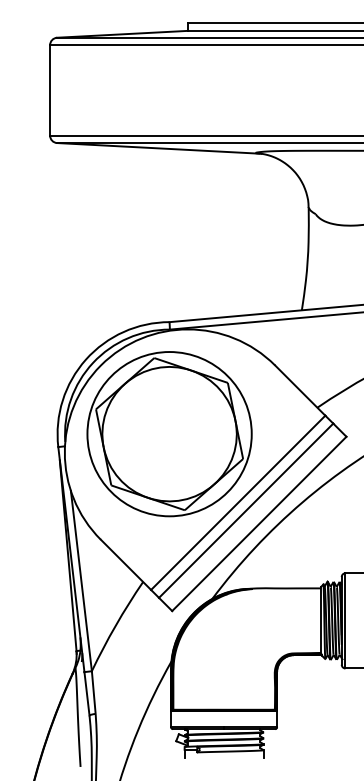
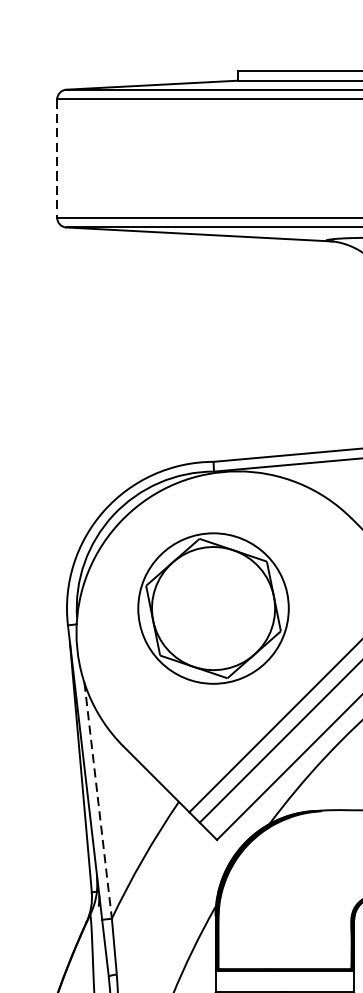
line: (50, 90) -> (57, 158), solid -> dashed
part: (169, 434) -> (213, 608), size x0.7
line: (81, 581) -> (98, 801), solid -> dashed

